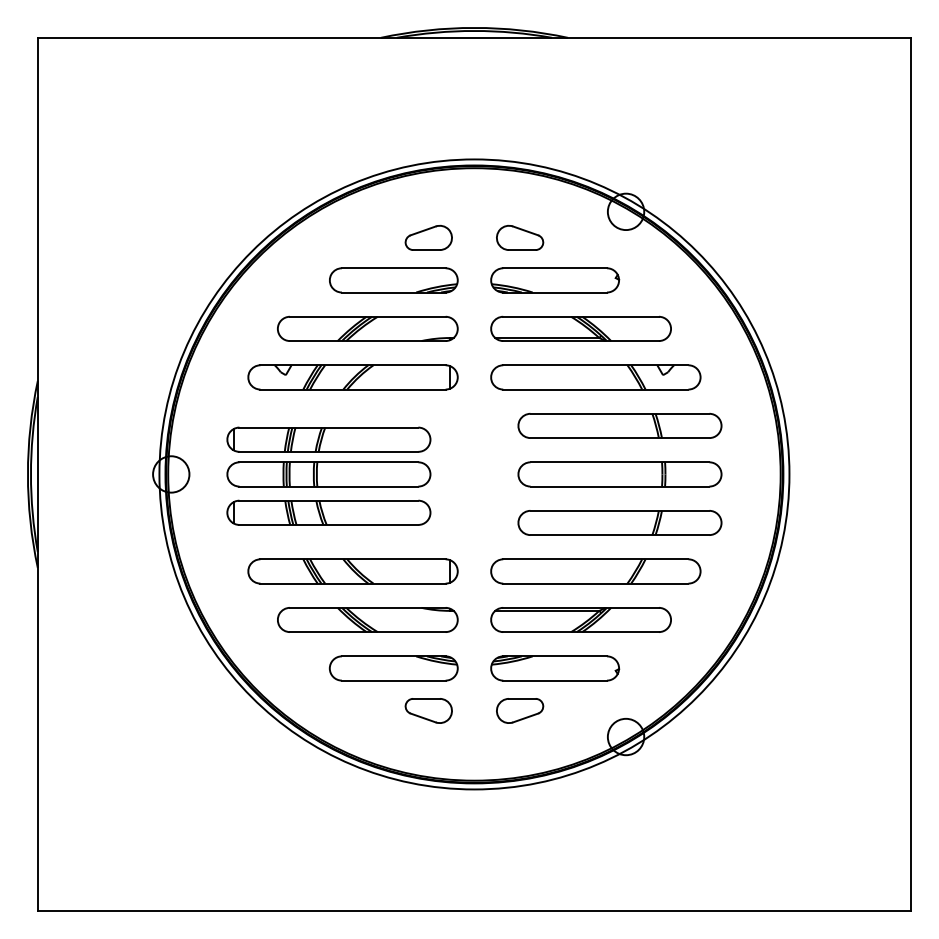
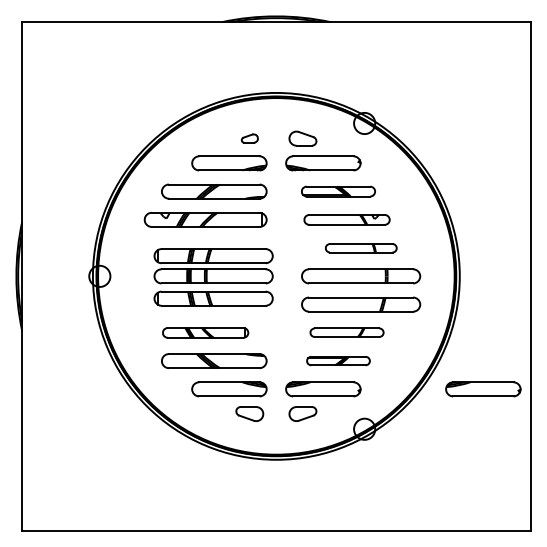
part: (428, 237) -> (249, 138), size x0.6
part: (581, 328) -> (338, 191), size x0.7
part: (594, 376) -> (346, 219), size x0.7
part: (620, 426) -> (361, 248), size x0.6
part: (328, 476) -> (213, 277), moved
part: (352, 570) -> (205, 332), size x0.7
part: (594, 570) -> (346, 332), size x0.6
part: (581, 618) -> (338, 360), size x0.6
part: (830, 668) -> (483, 389), added

